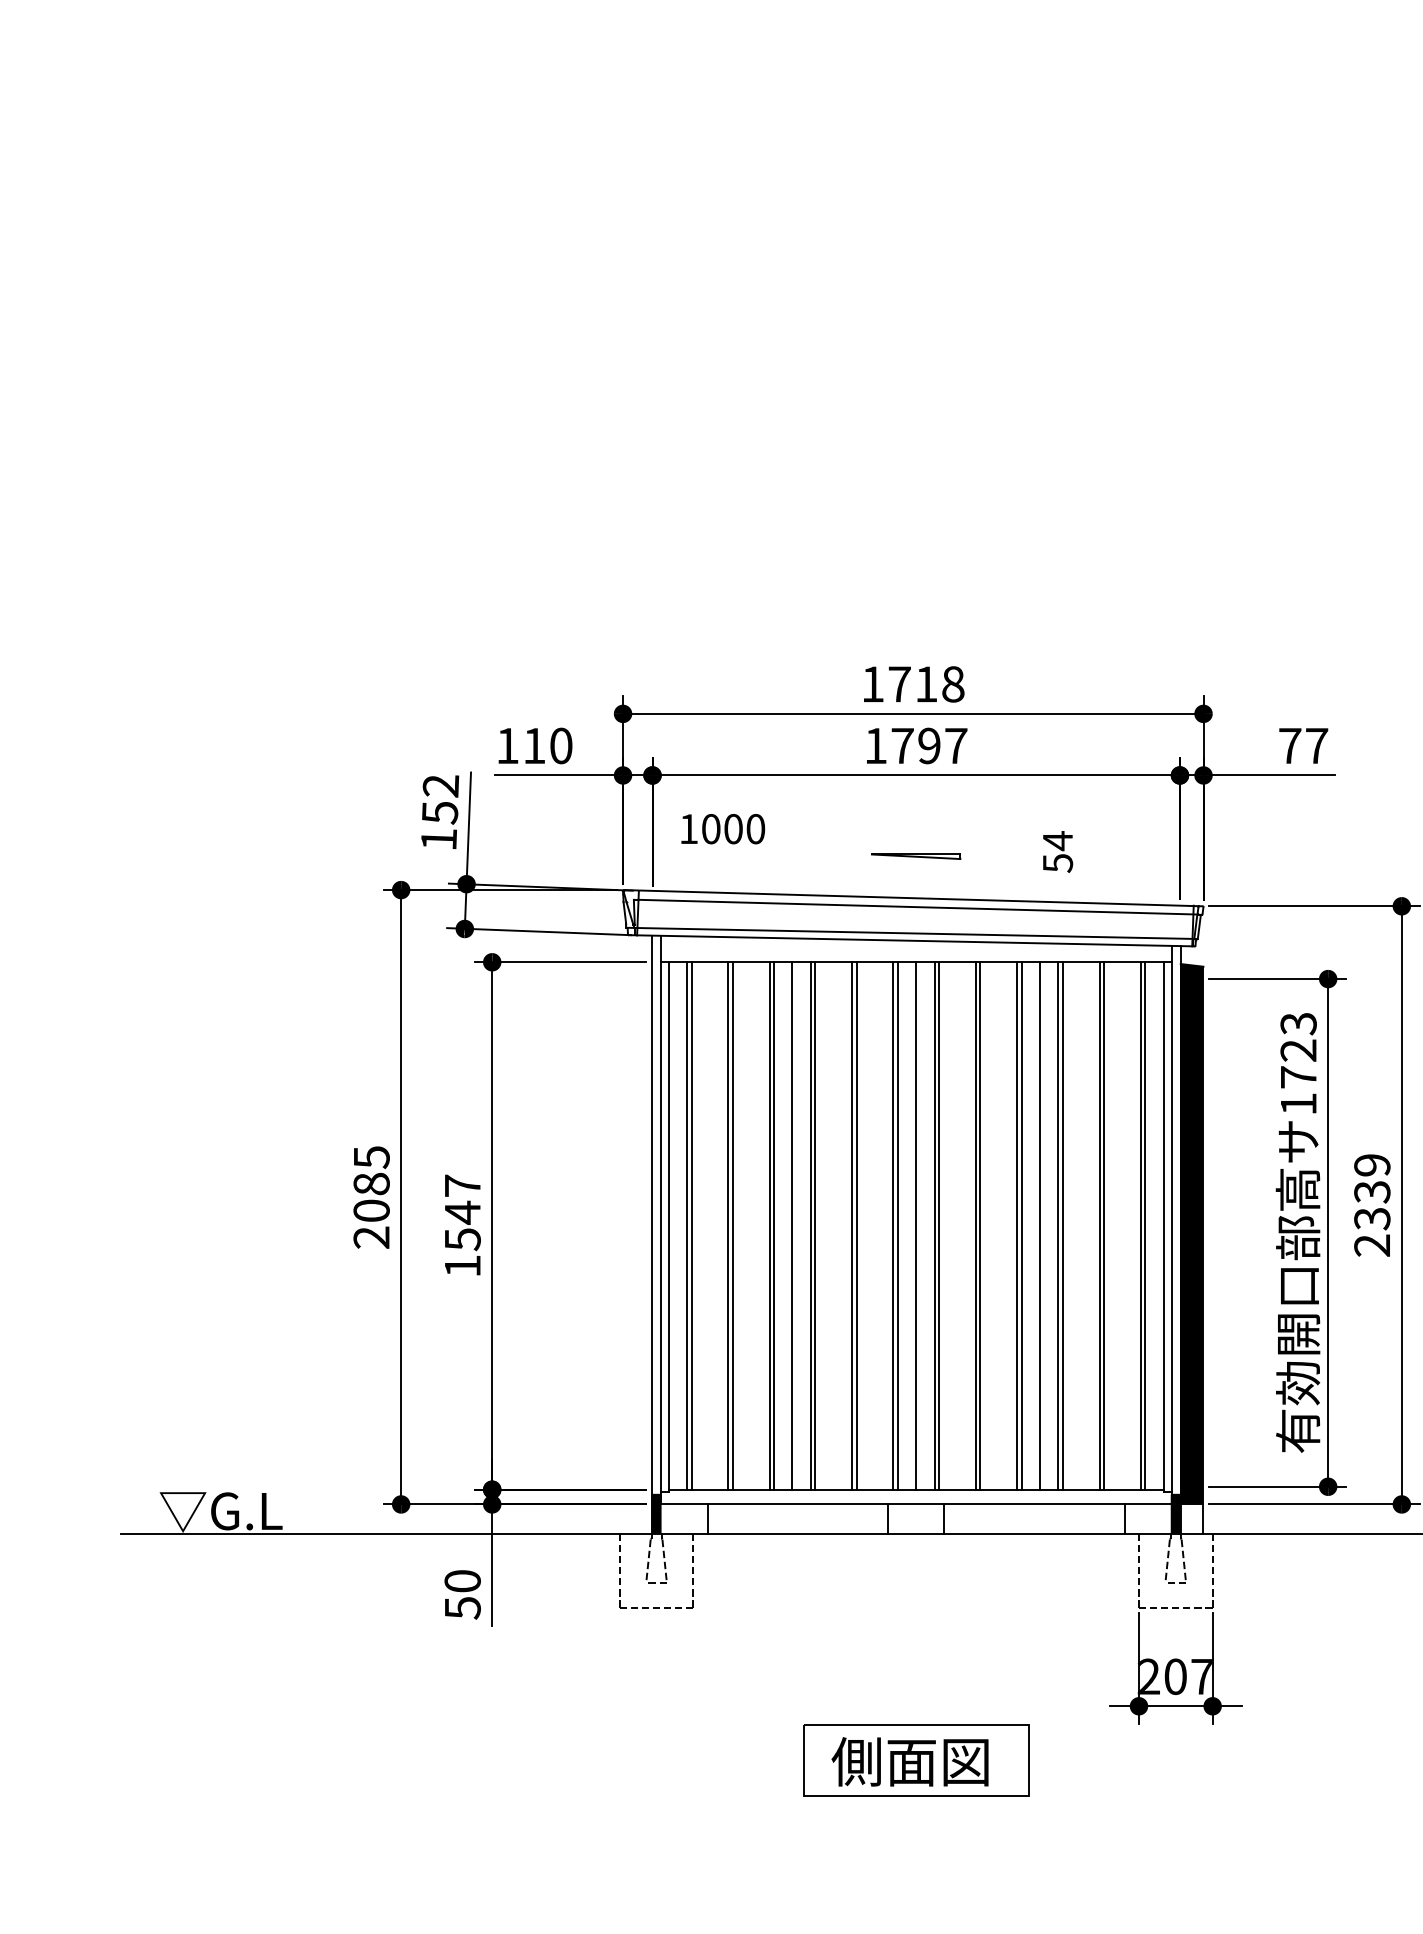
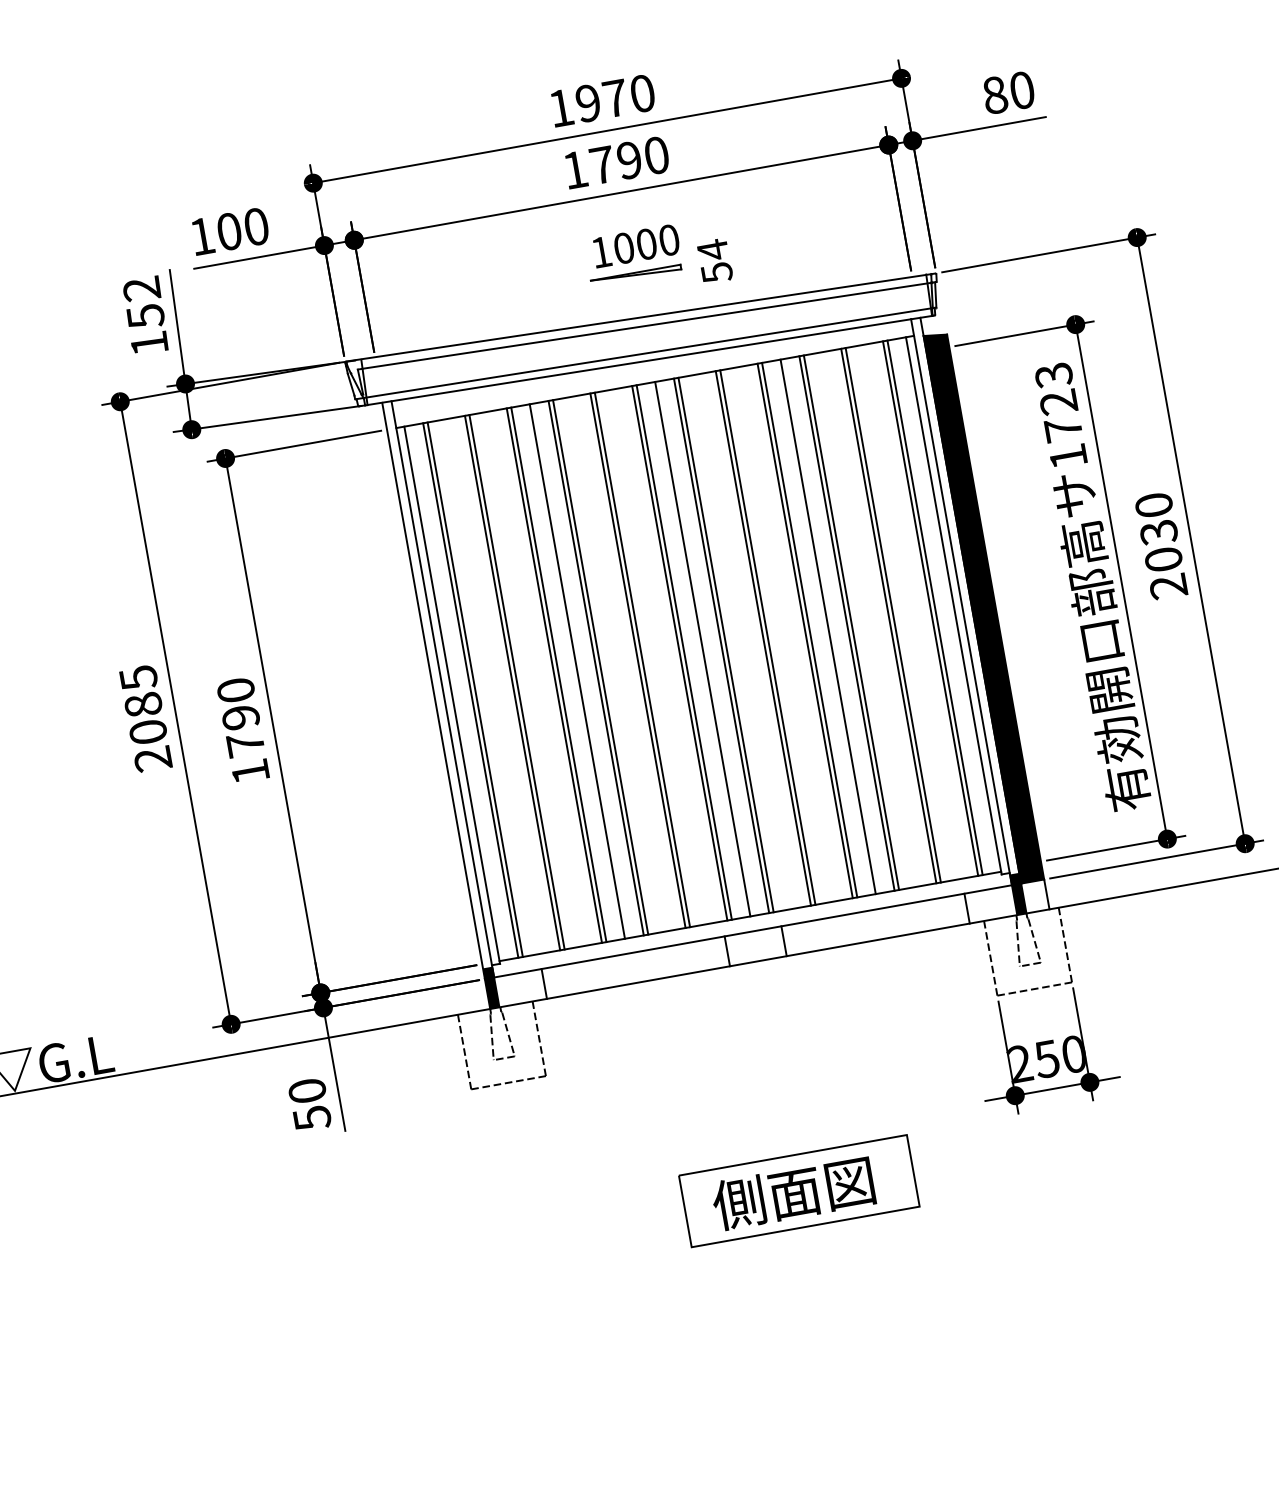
text: (926, 684) -> (615, 98), 1718 -> 1970
text: (534, 745) -> (229, 231), 110 -> 100
text: (956, 745) -> (656, 155), 1797 -> 1790
text: (1303, 745) -> (1008, 92), 77 -> 80
text: (723, 829) -> (636, 246), moved
text: (1058, 851) -> (715, 260), moved
text: (1372, 1192) -> (1159, 532), 2339 -> 2030
text: (462, 1212) -> (240, 717), 1547 -> 1790
text: (1187, 1676) -> (1059, 1056), 207 -> 250

